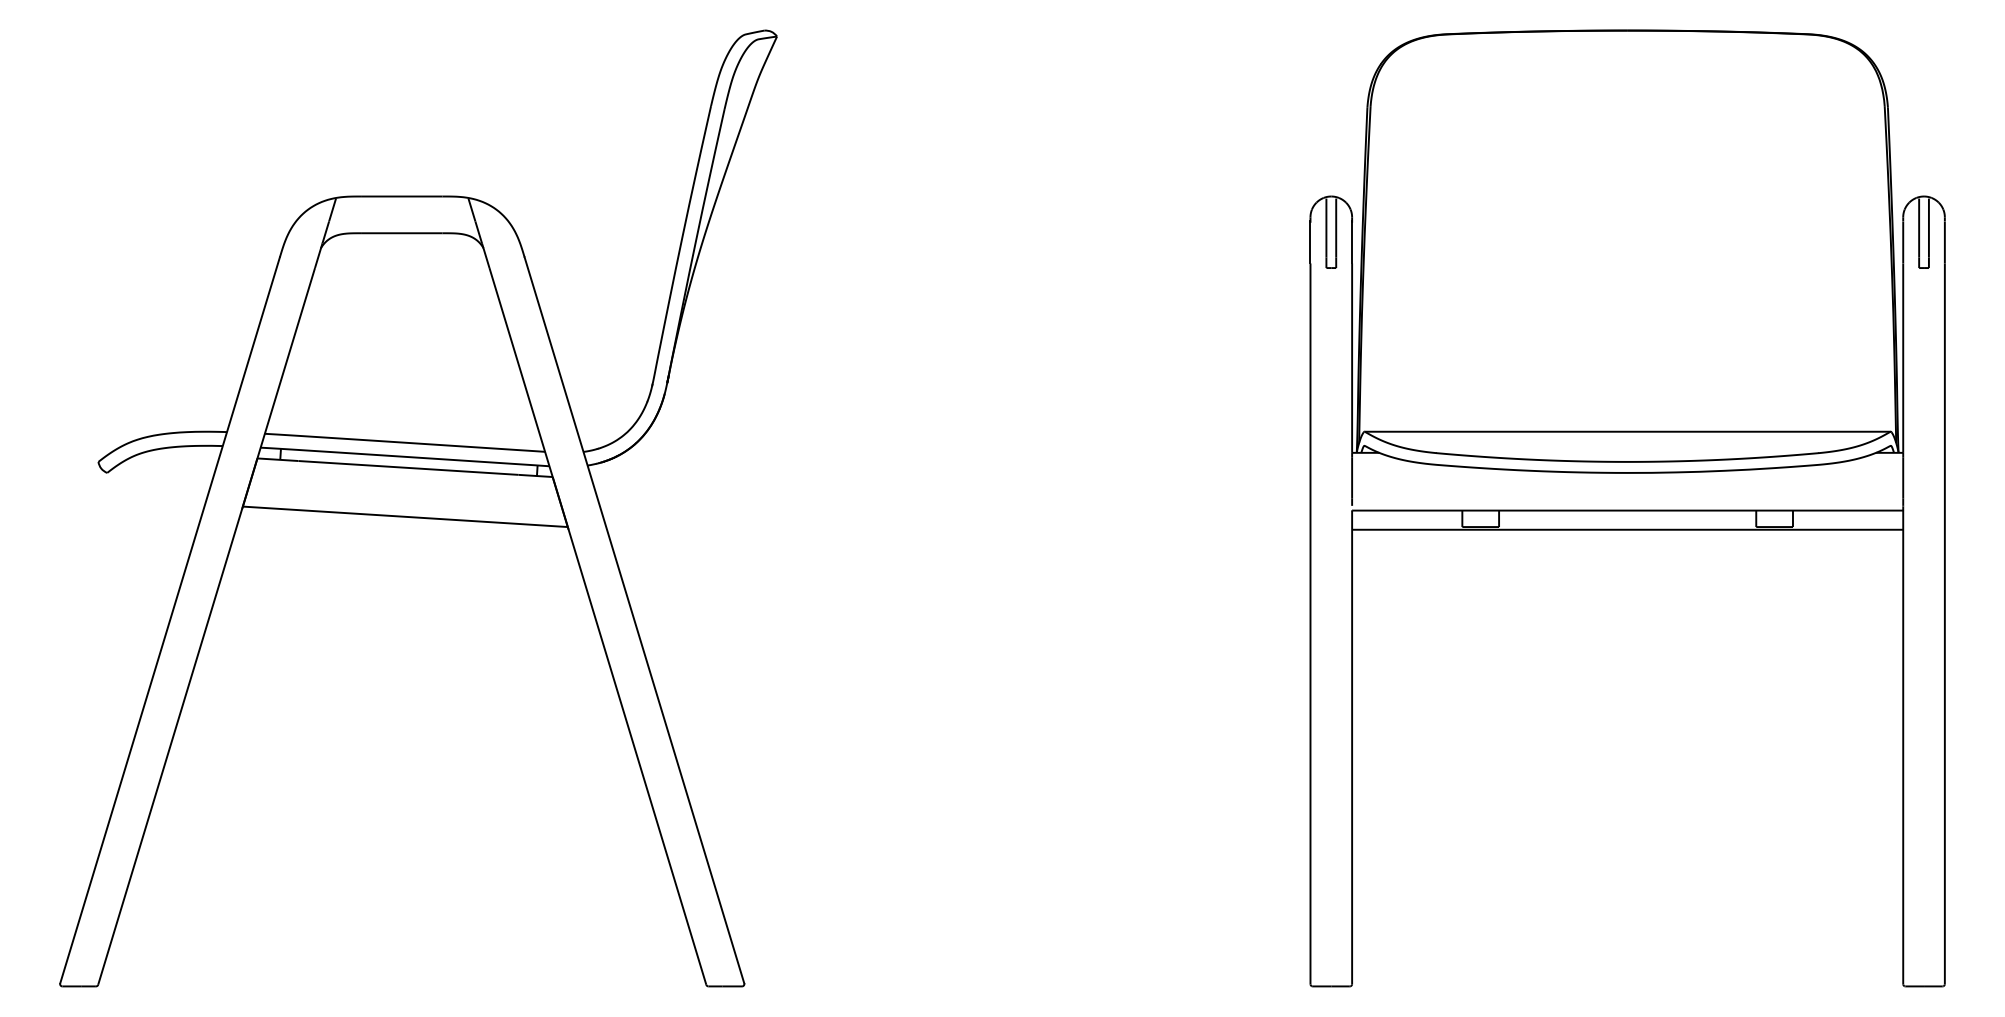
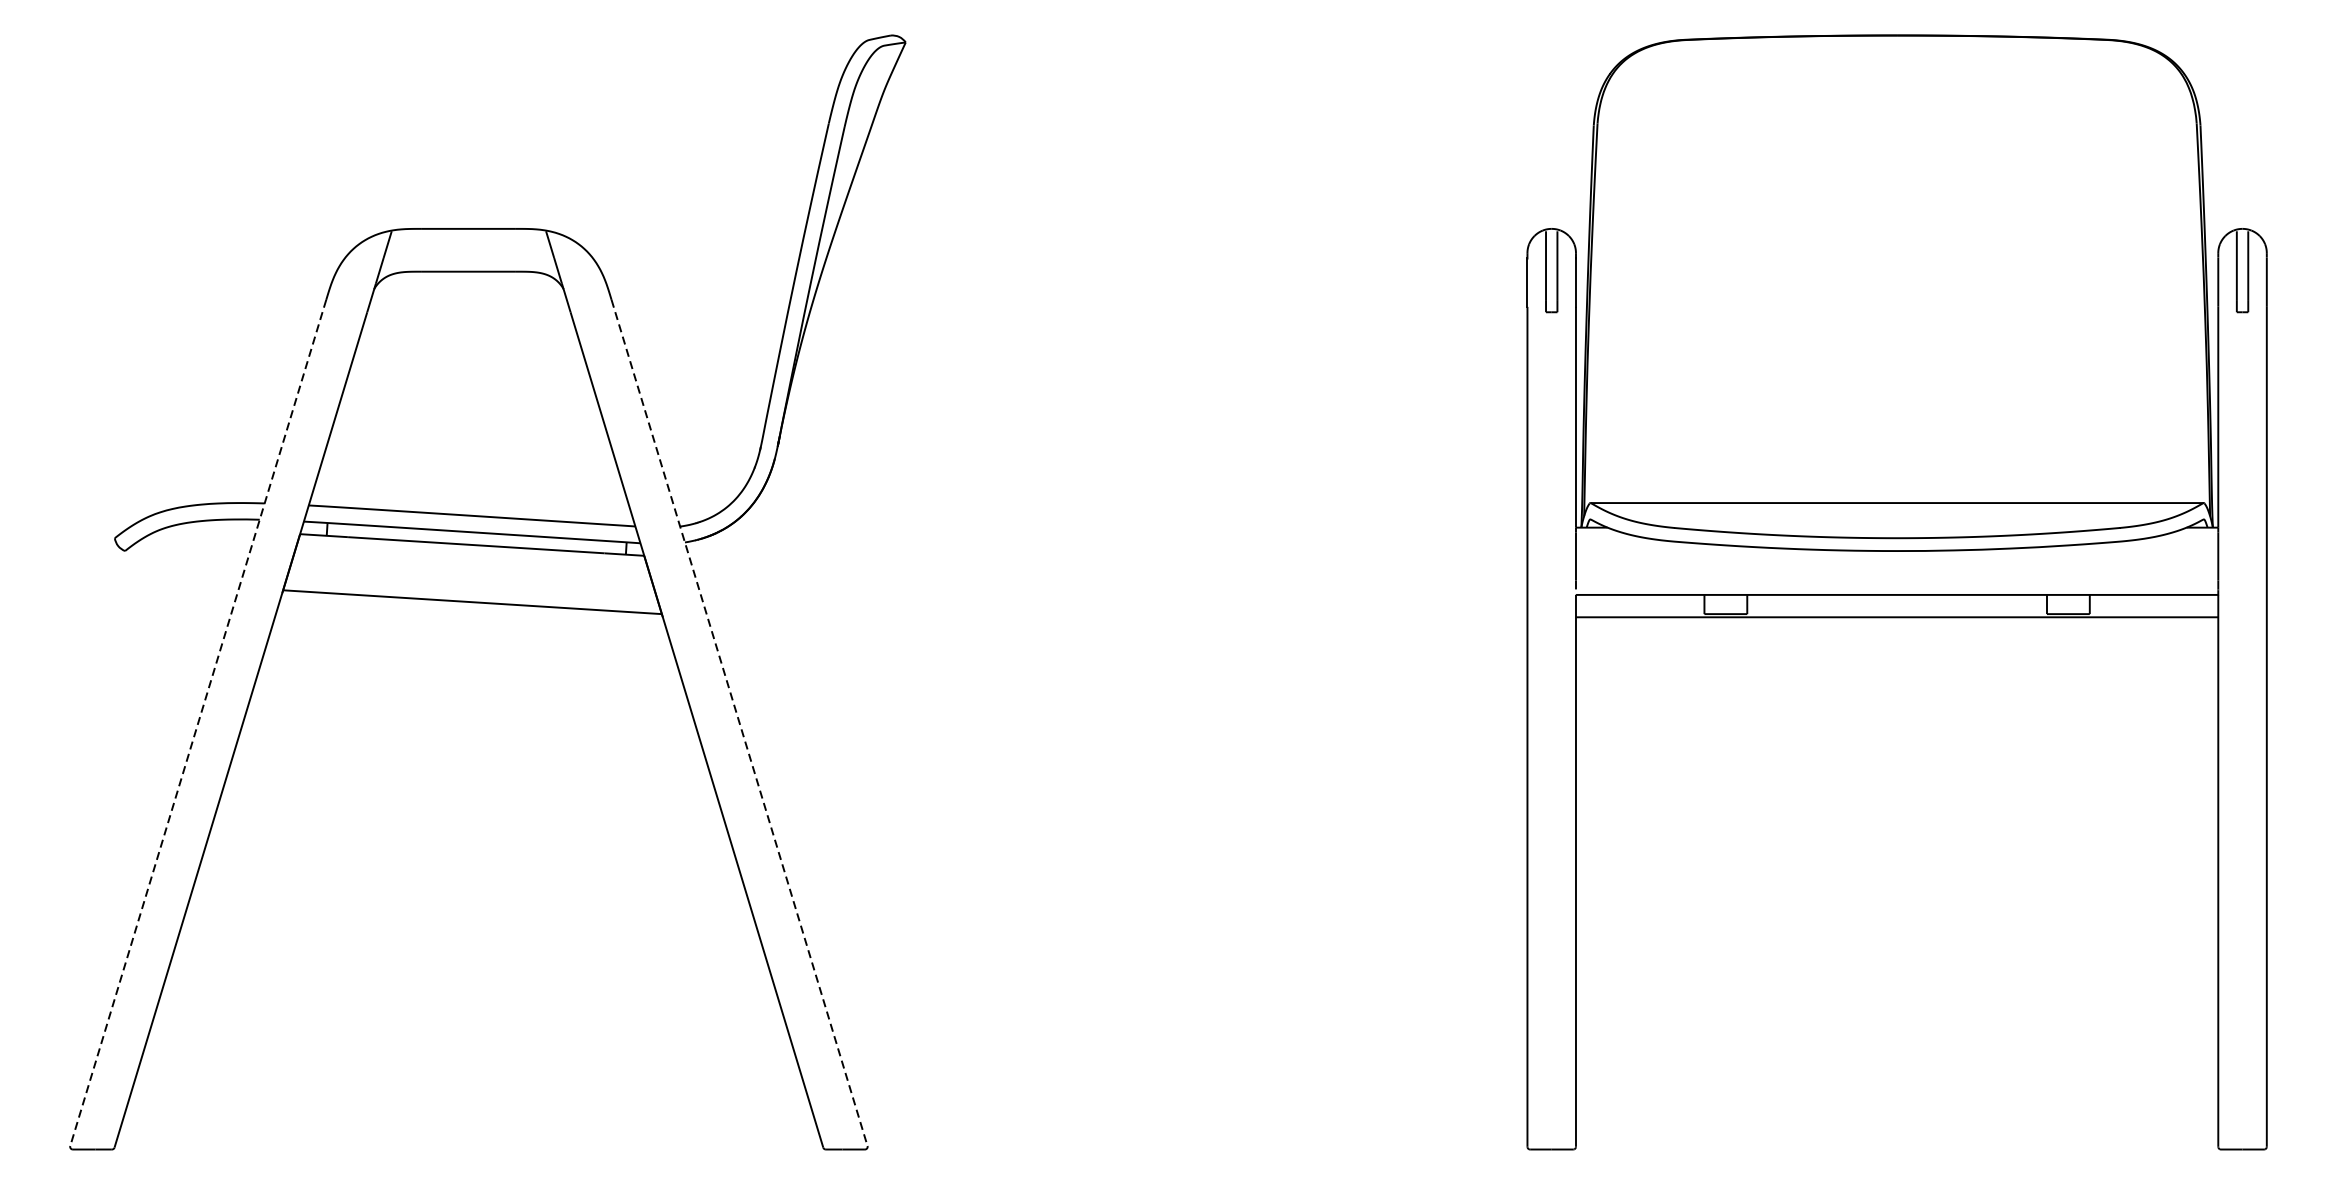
line: (169, 620) -> (197, 723), solid -> dashed
line: (634, 620) -> (739, 723), solid -> dashed

